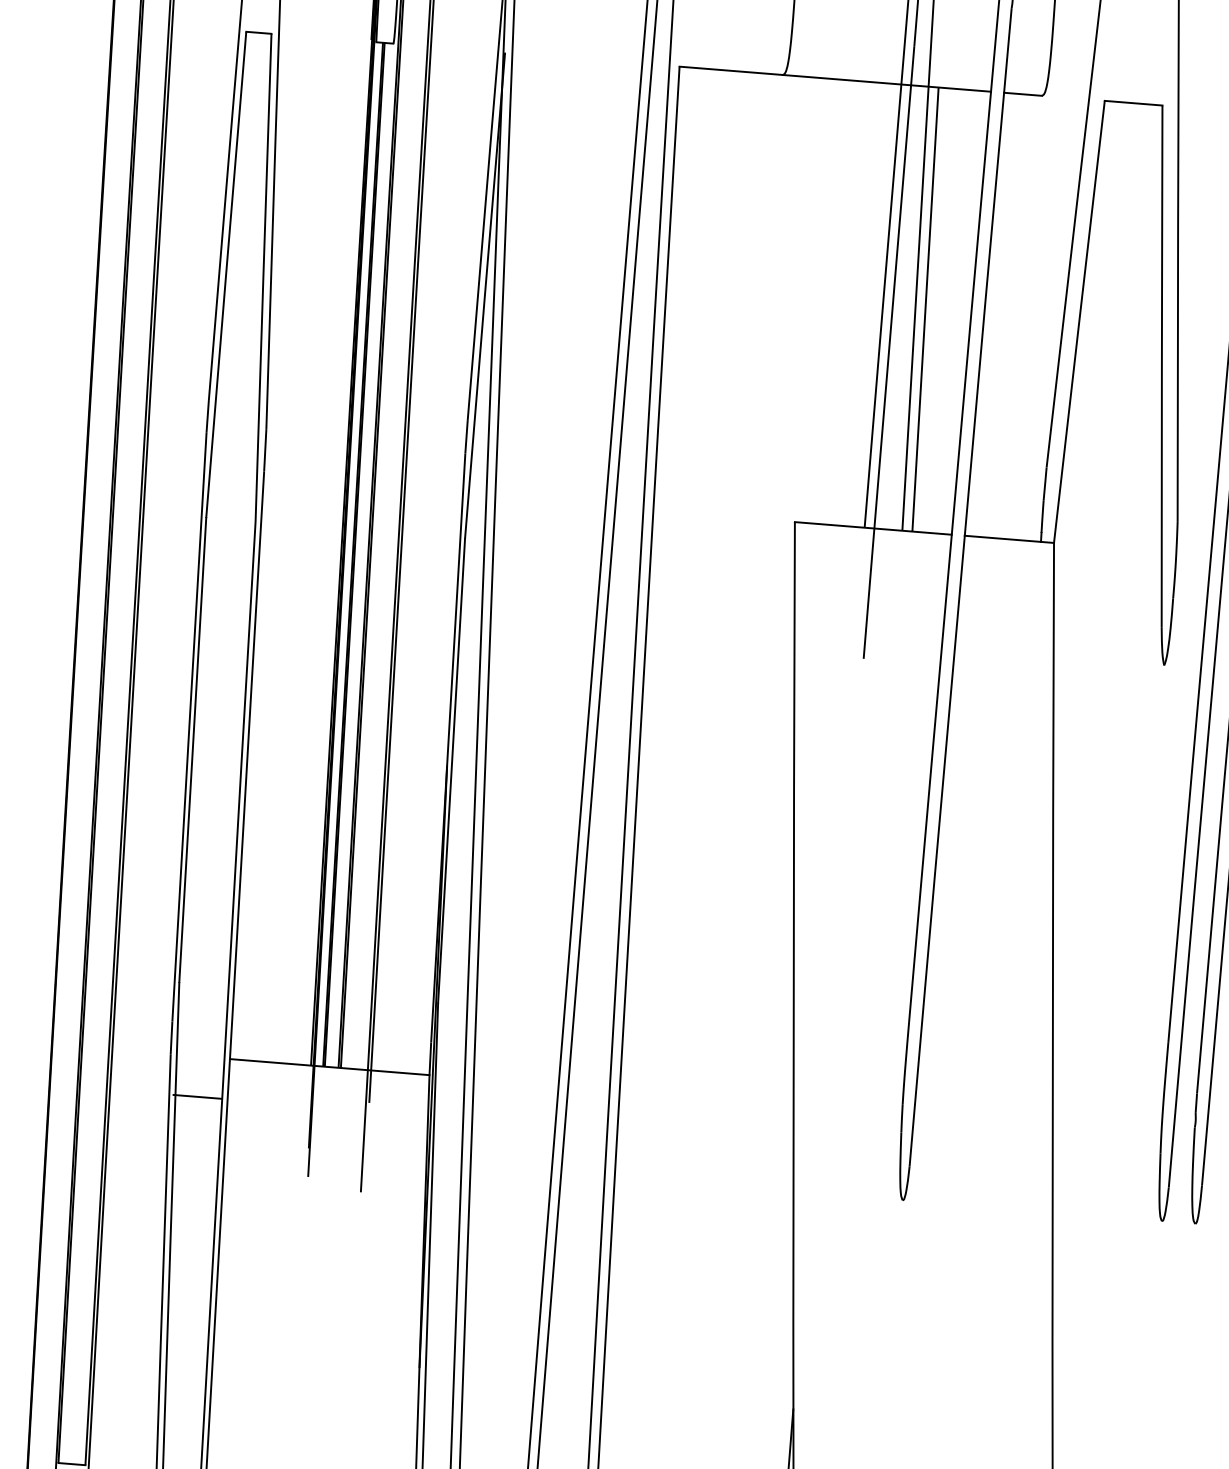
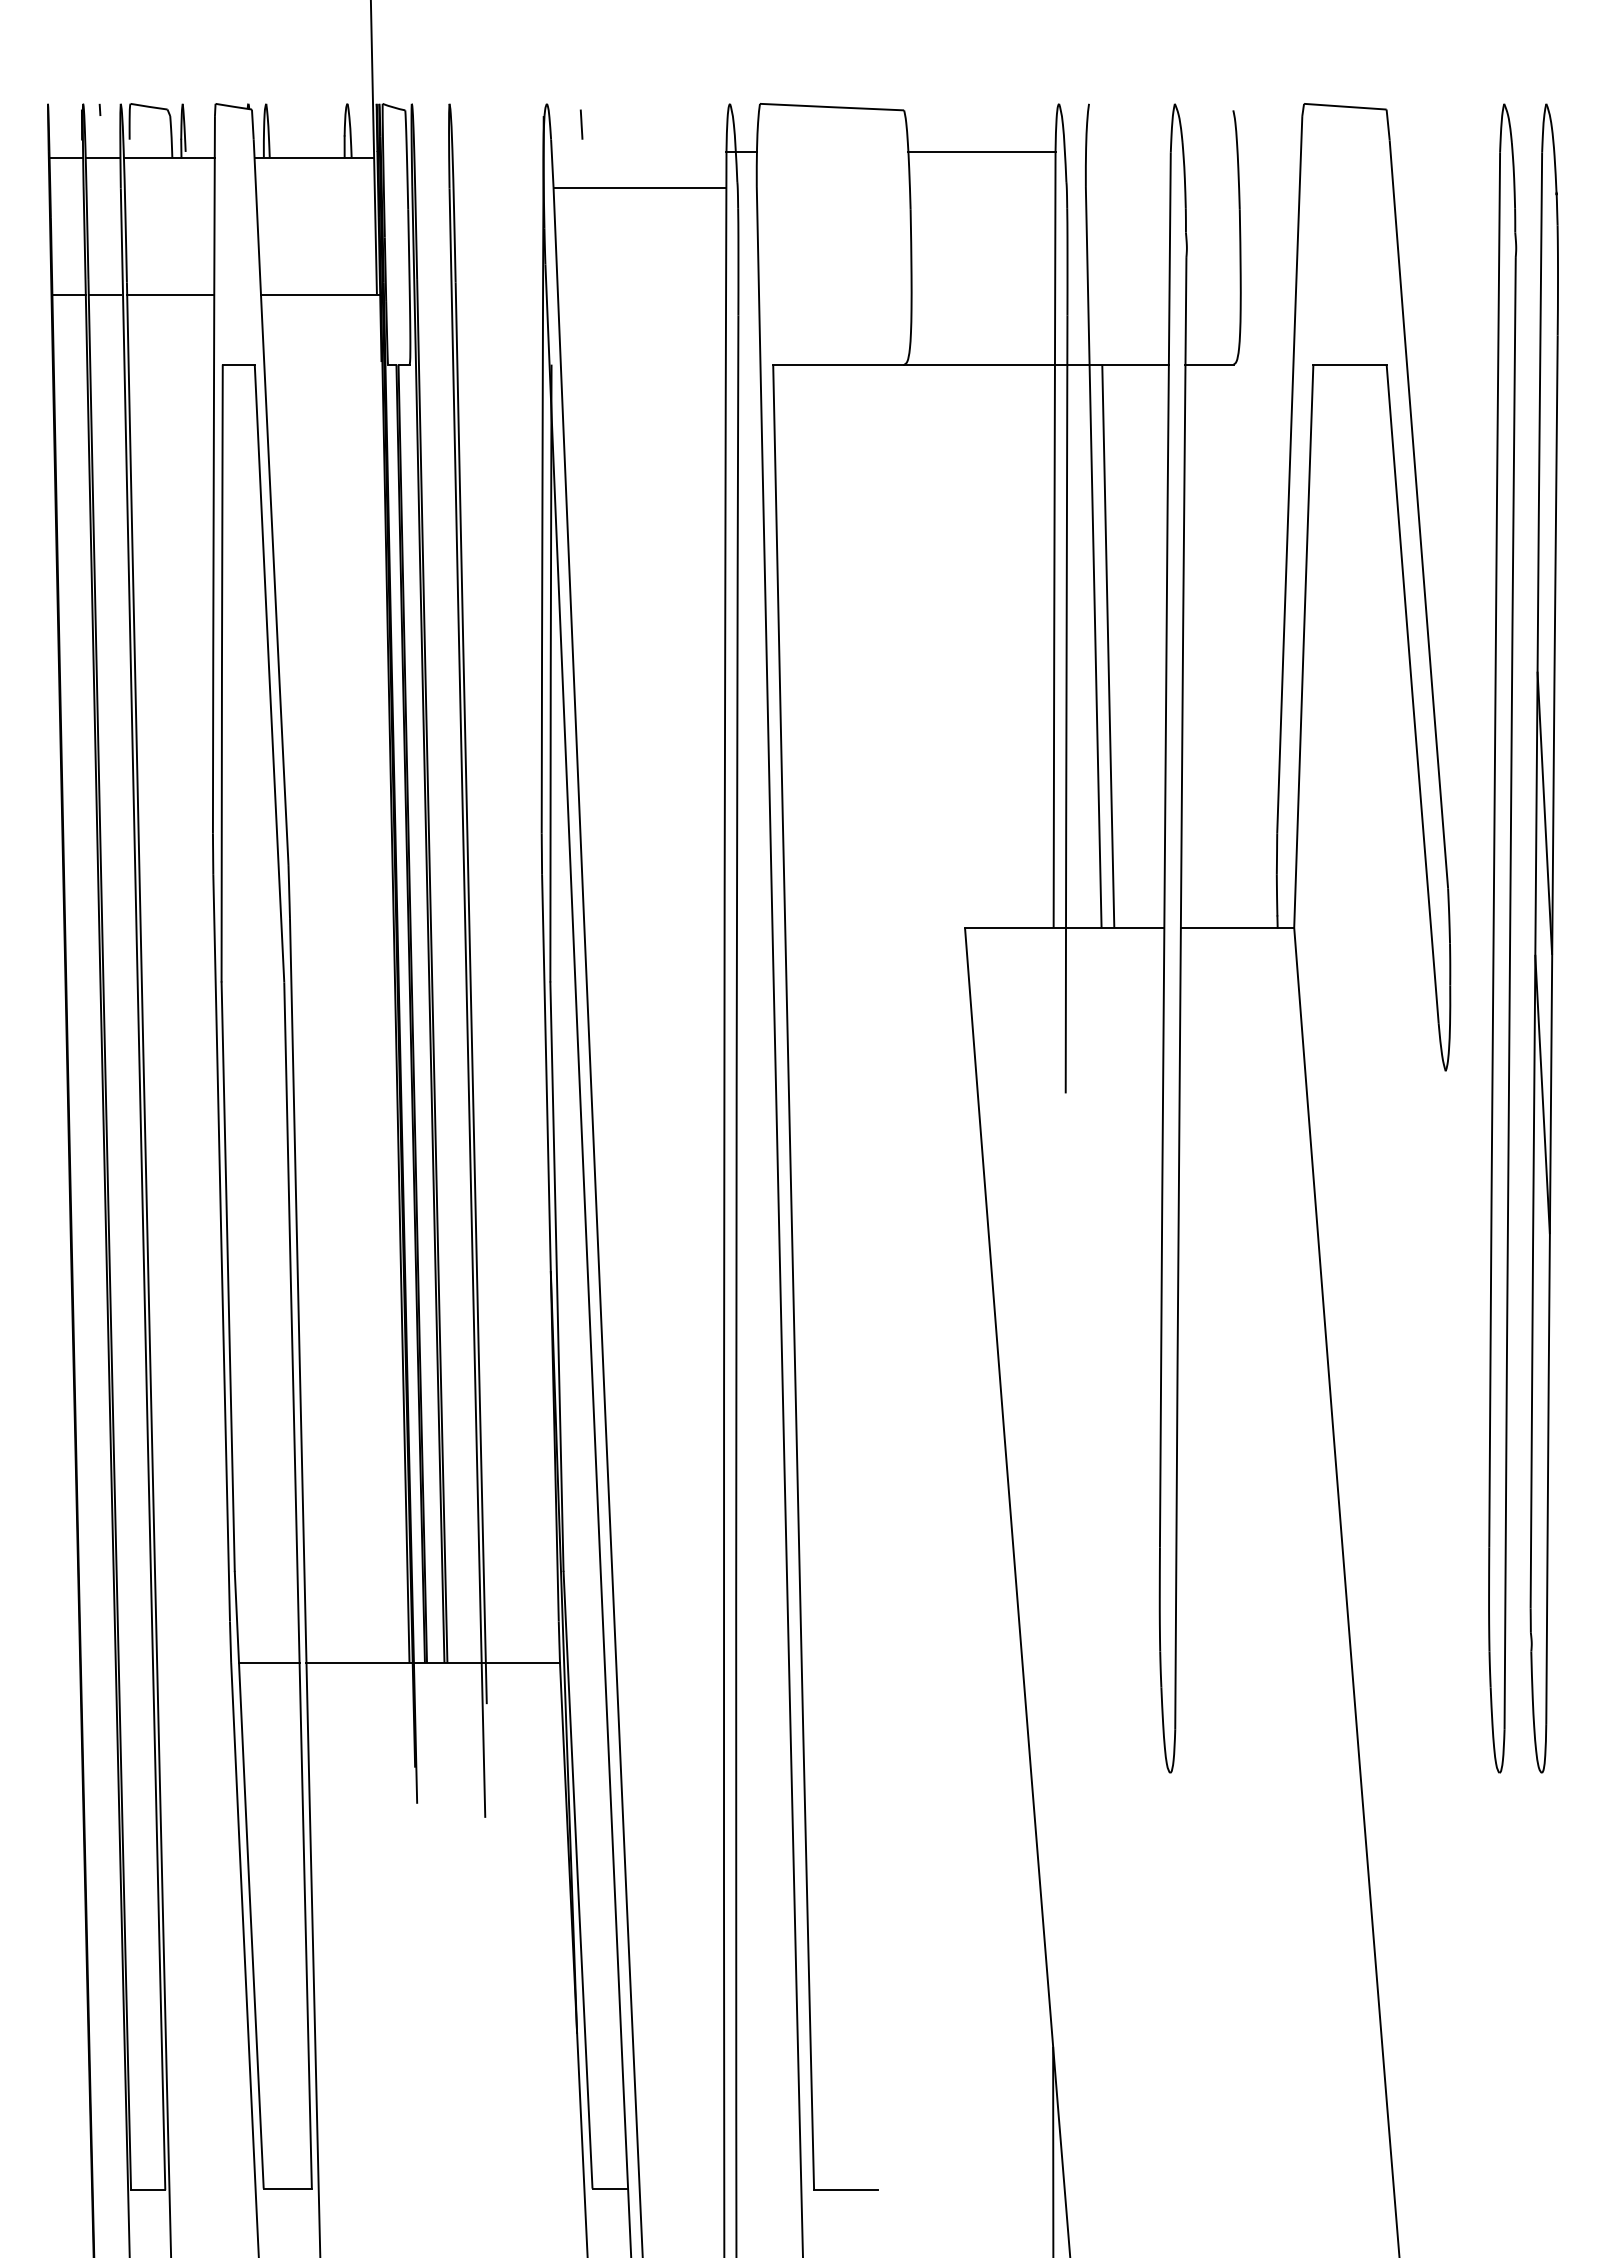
line: (196, 1096) -> (268, 1662), moved

